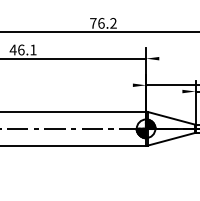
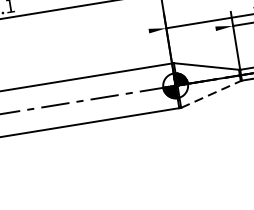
line: (171, 139) -> (211, 94), solid -> dashed

